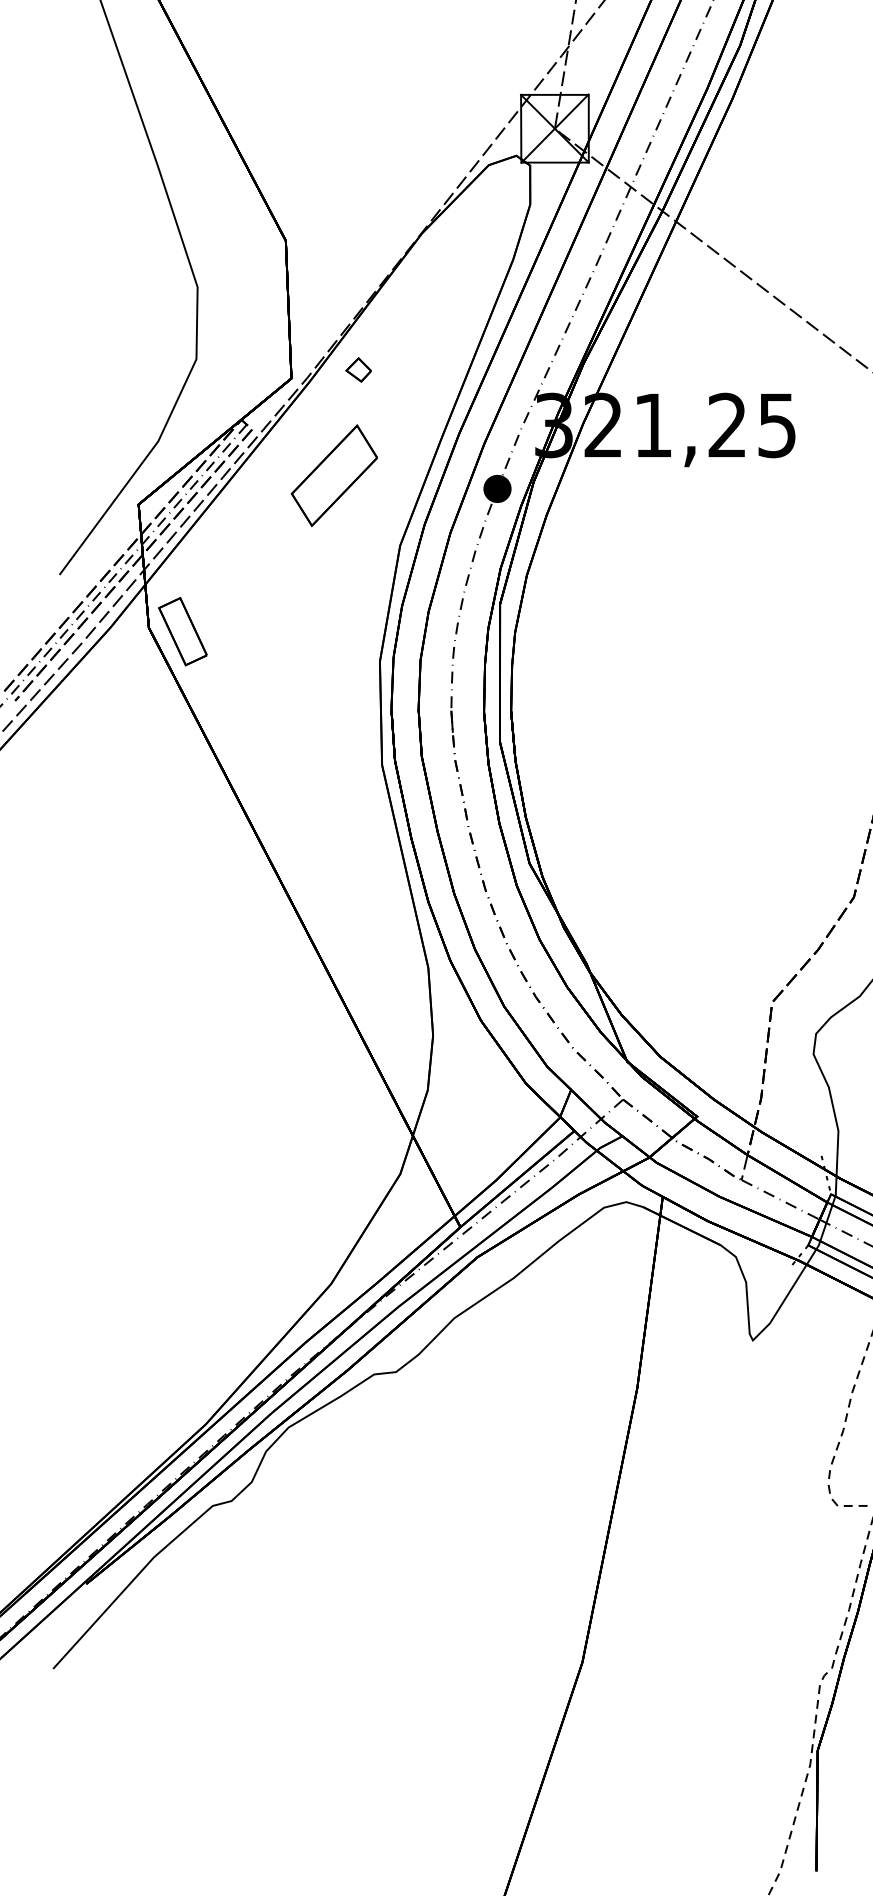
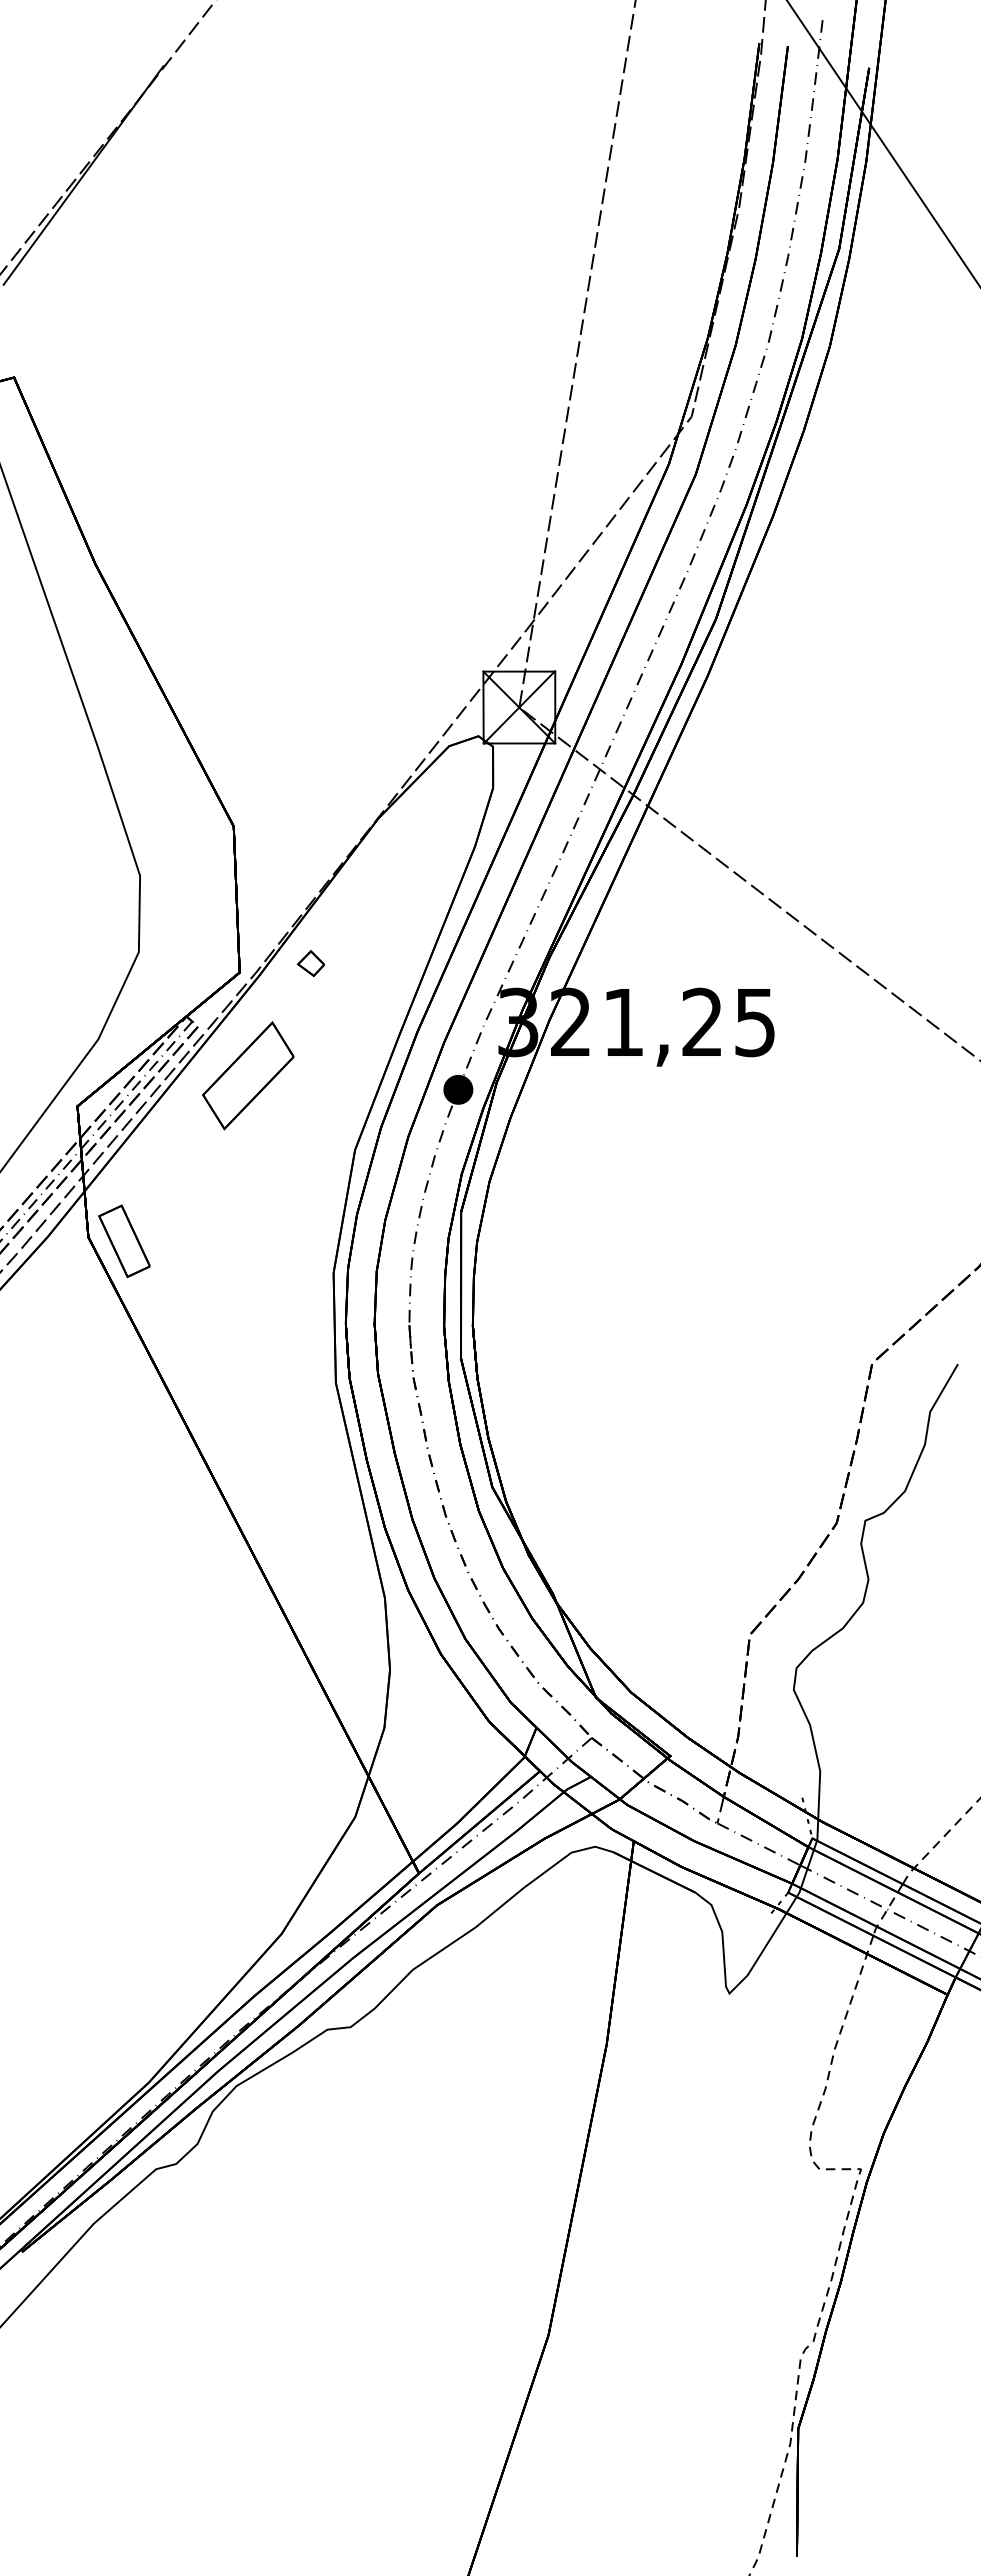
part: (334, 475) -> (248, 1075), moved

